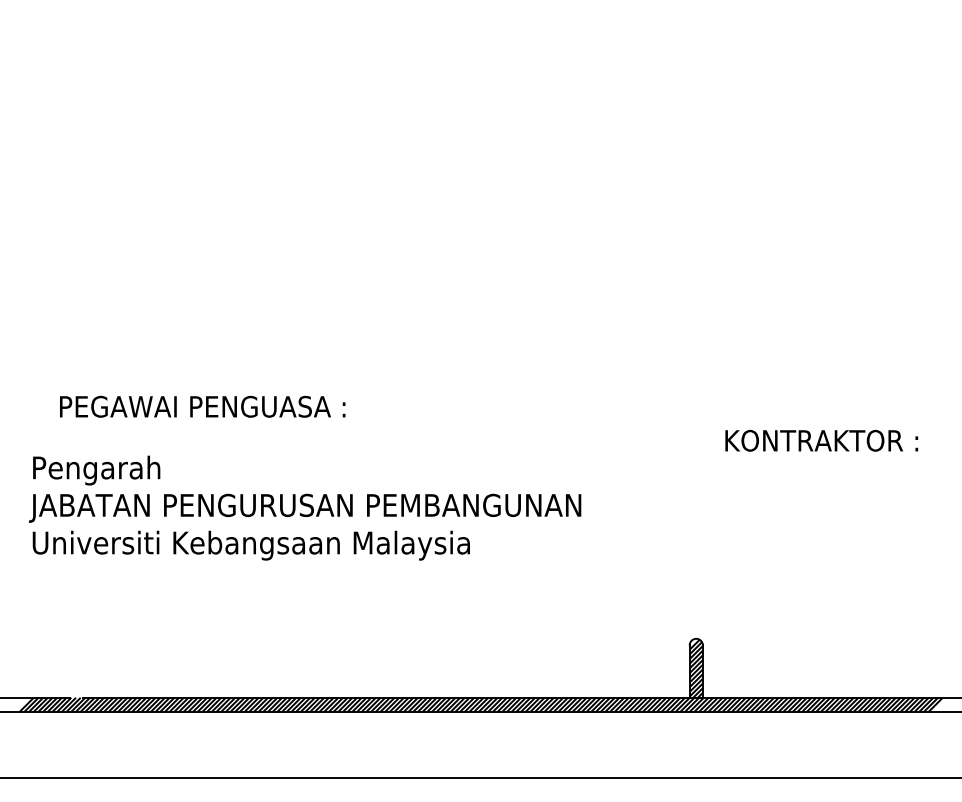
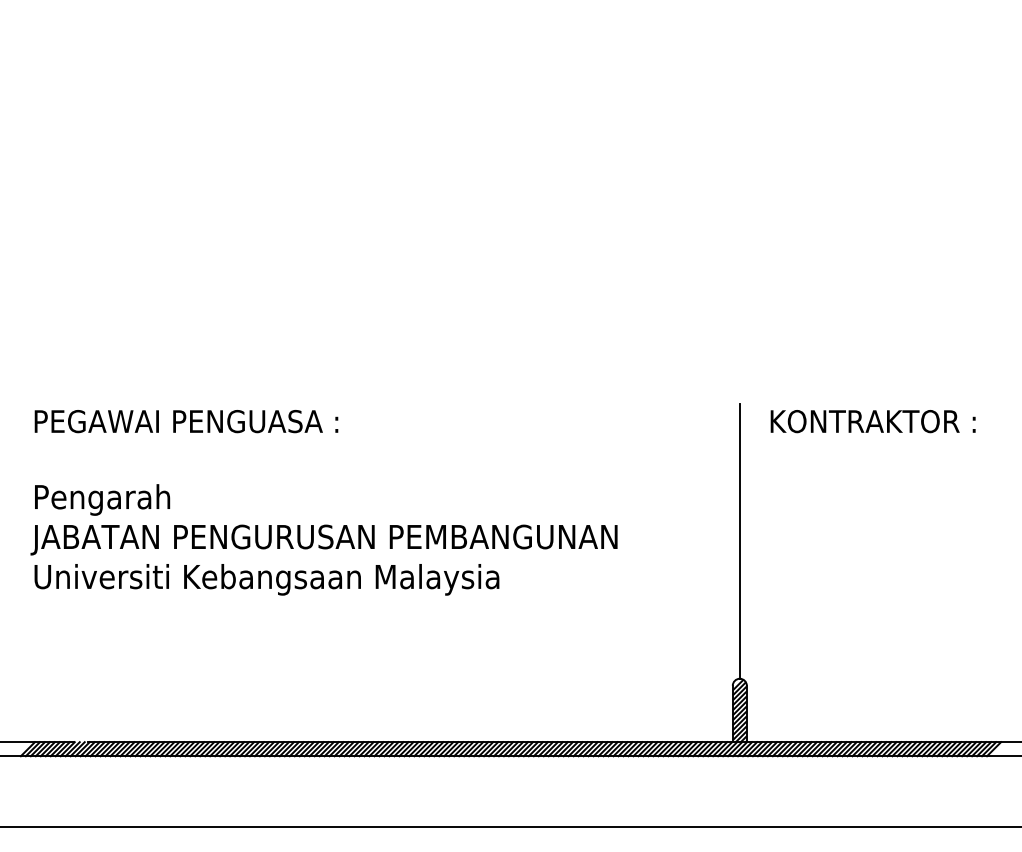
text: (202, 406) -> (186, 421), moved
text: (821, 440) -> (872, 421), moved
line: (696, 509) -> (740, 541), added

